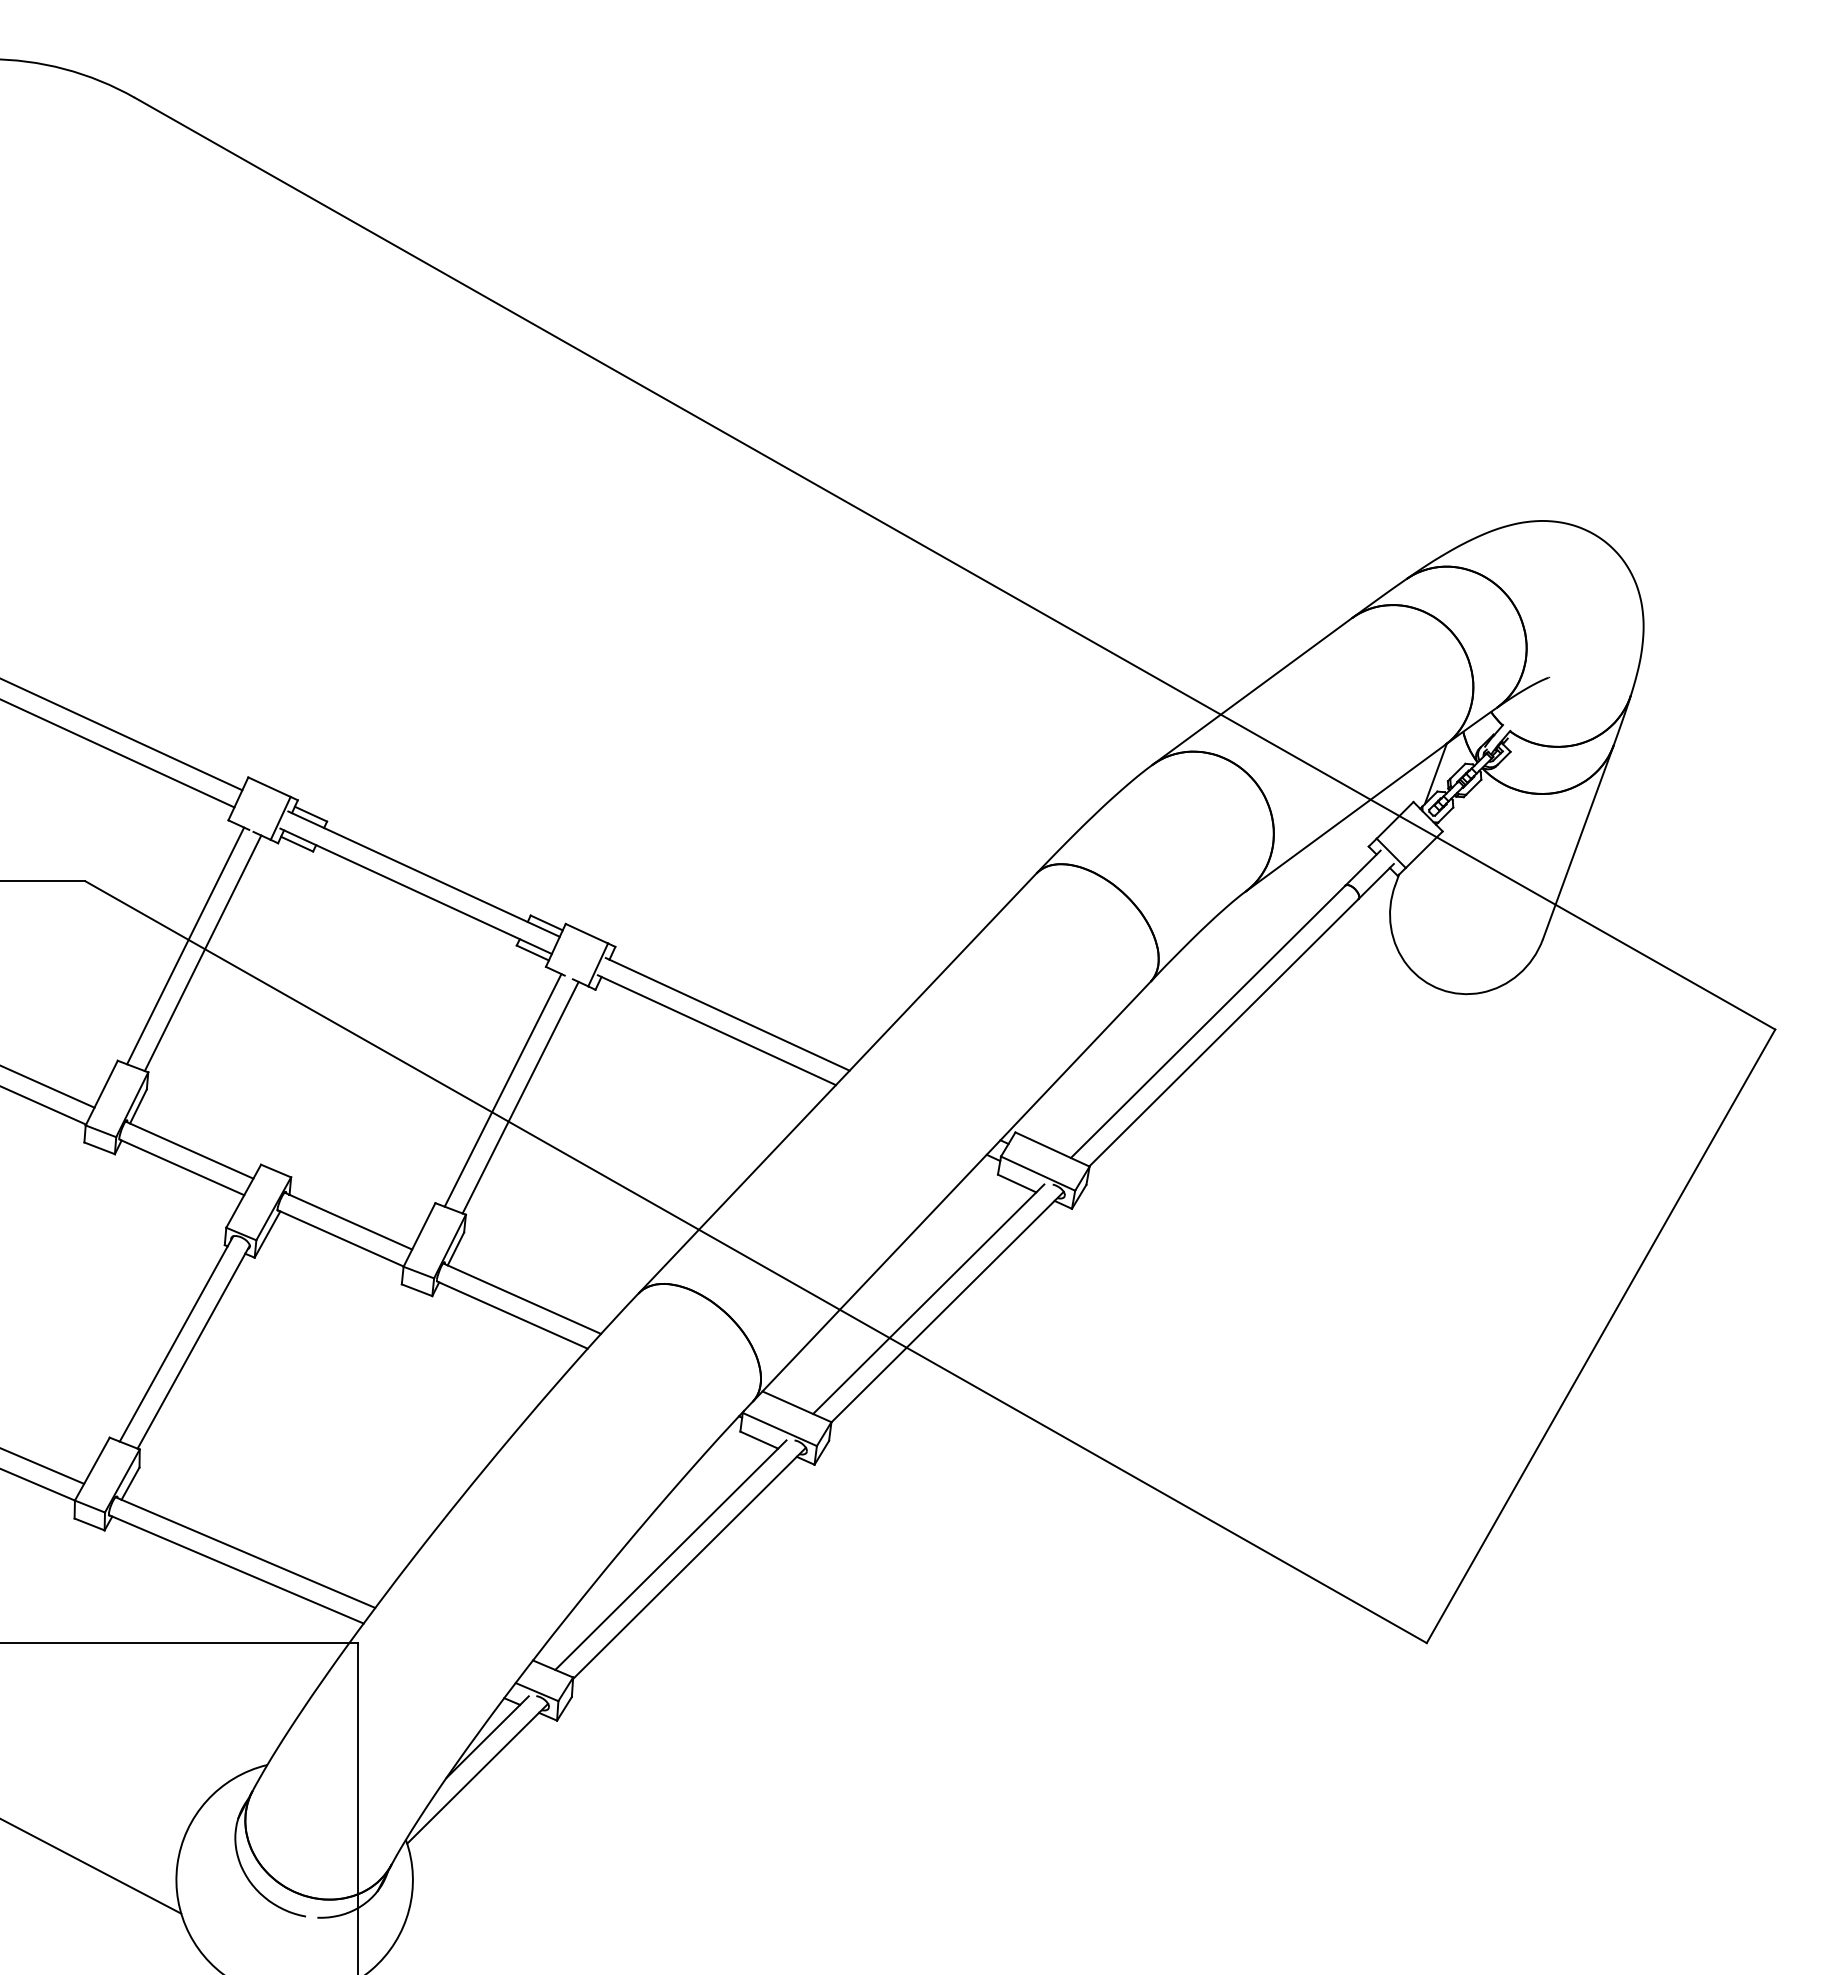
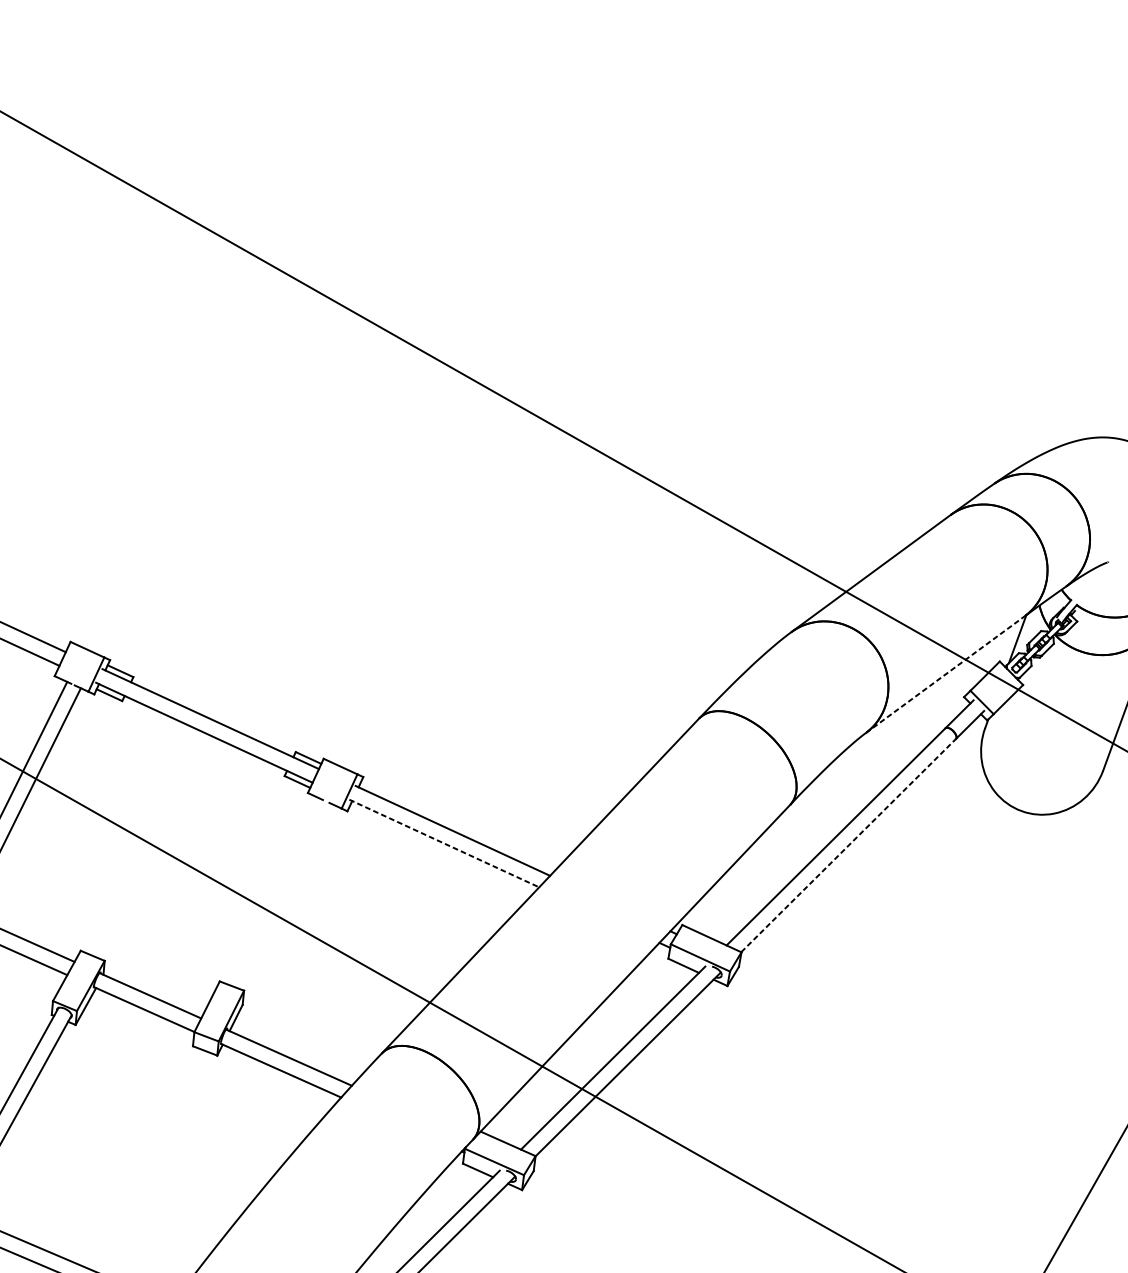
line: (1345, 818) -> (945, 674), solid -> dashed
line: (717, 1030) -> (444, 843), solid -> dashed
line: (1223, 1032) -> (848, 845), solid -> dashed
line: (502, 1090) -> (273, 891), removed
line: (520, 1097) -> (287, 897), removed

